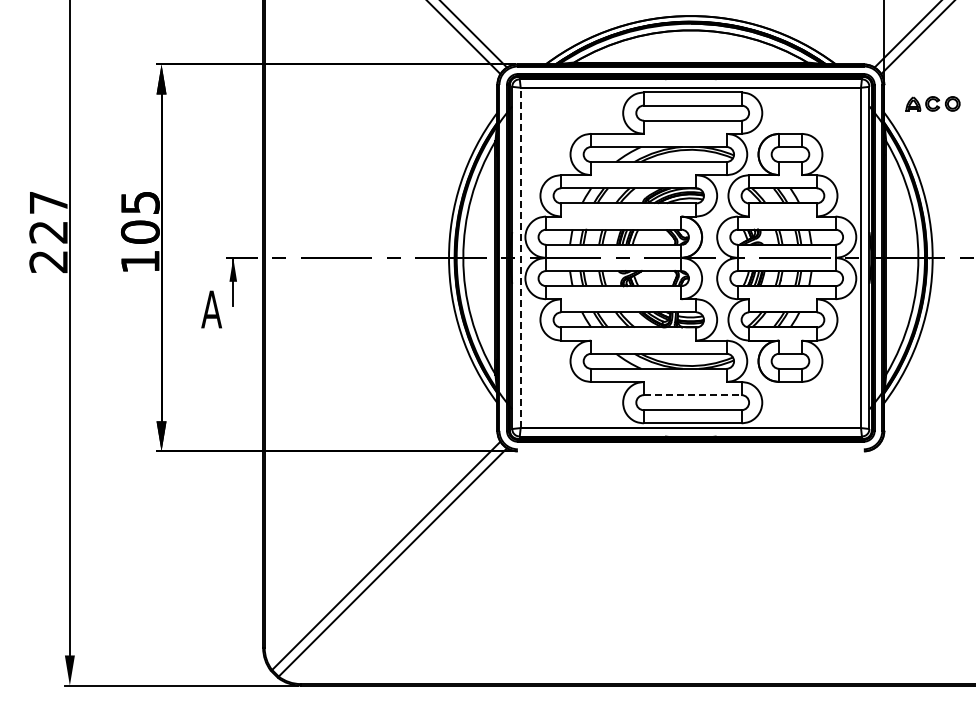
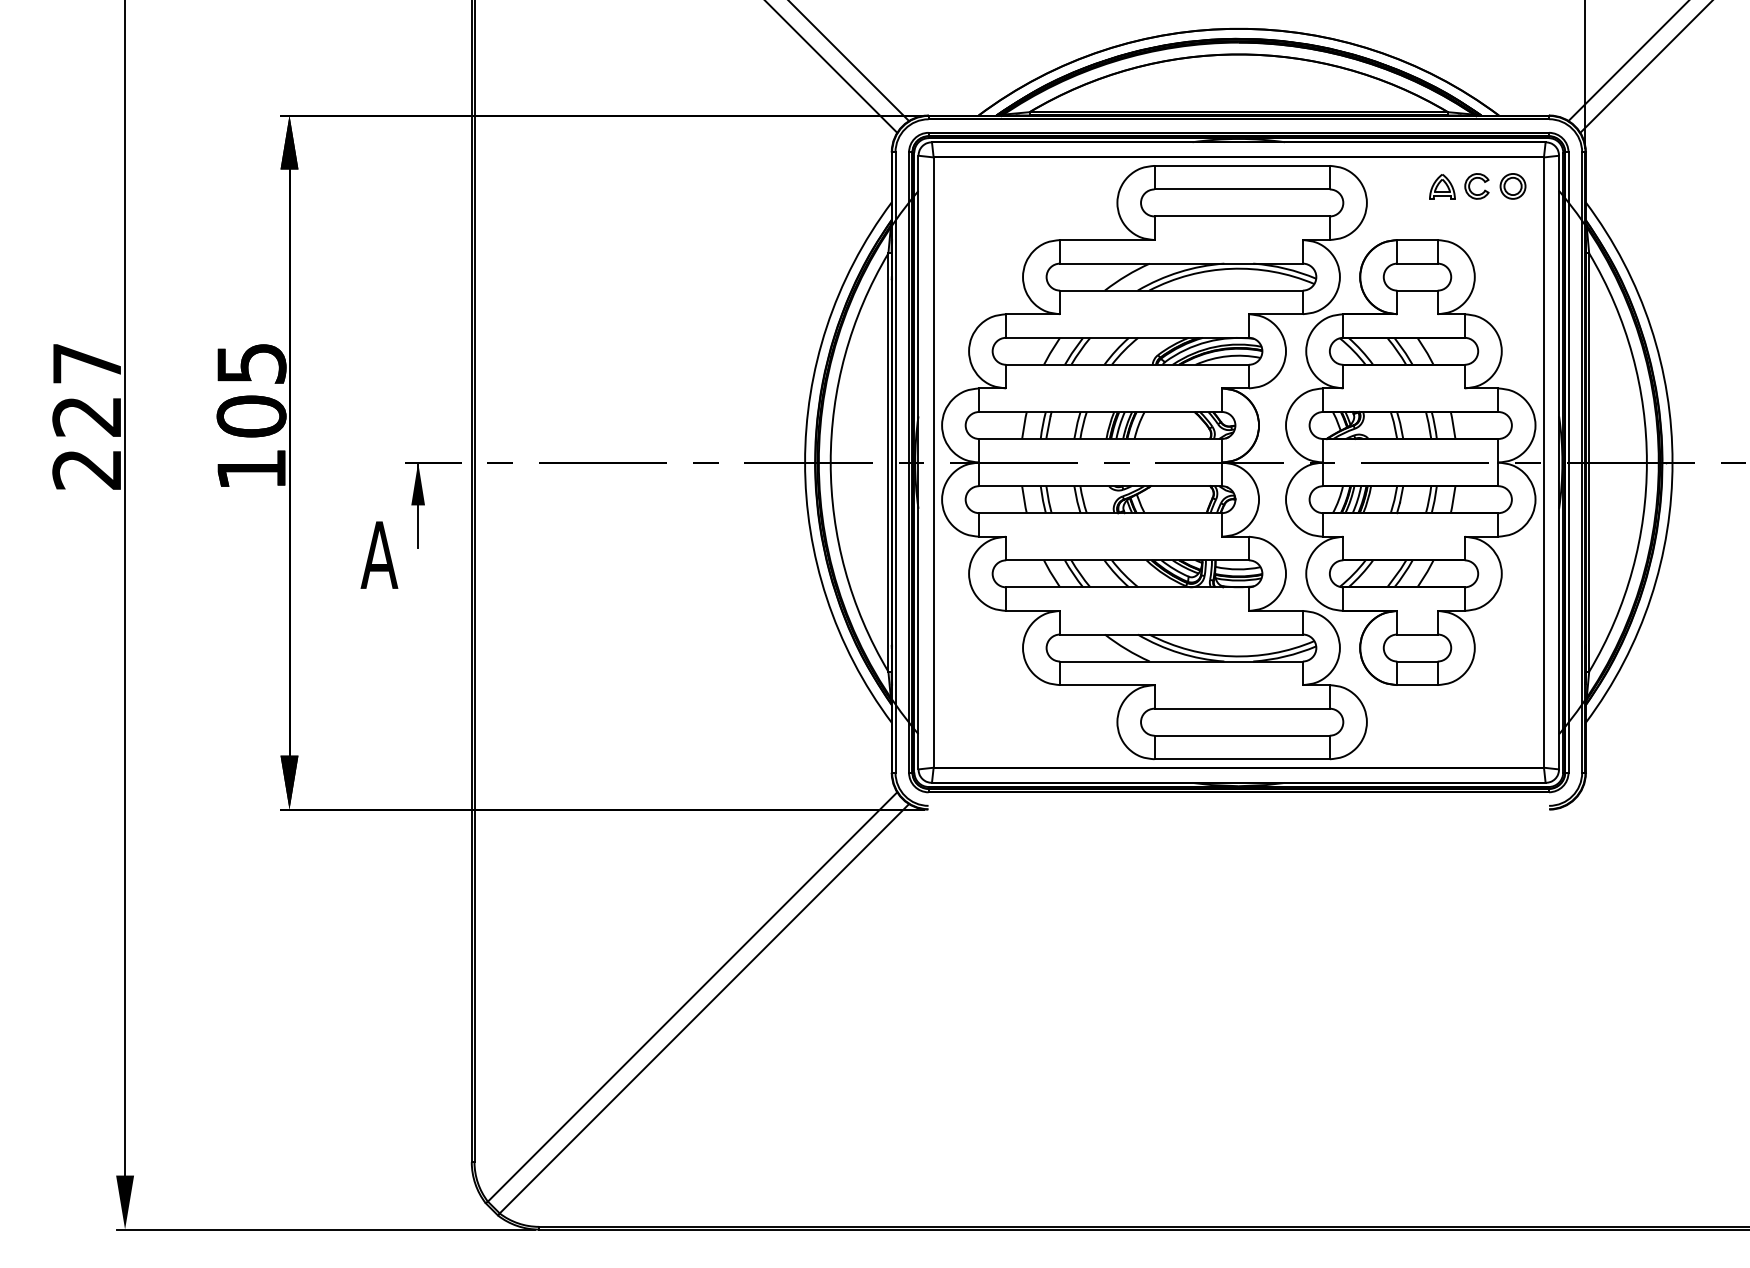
part: (932, 103) -> (1476, 185), moved
line: (520, 257) -> (933, 461), dashed -> solid
line: (692, 395) -> (1241, 709), dashed -> solid

